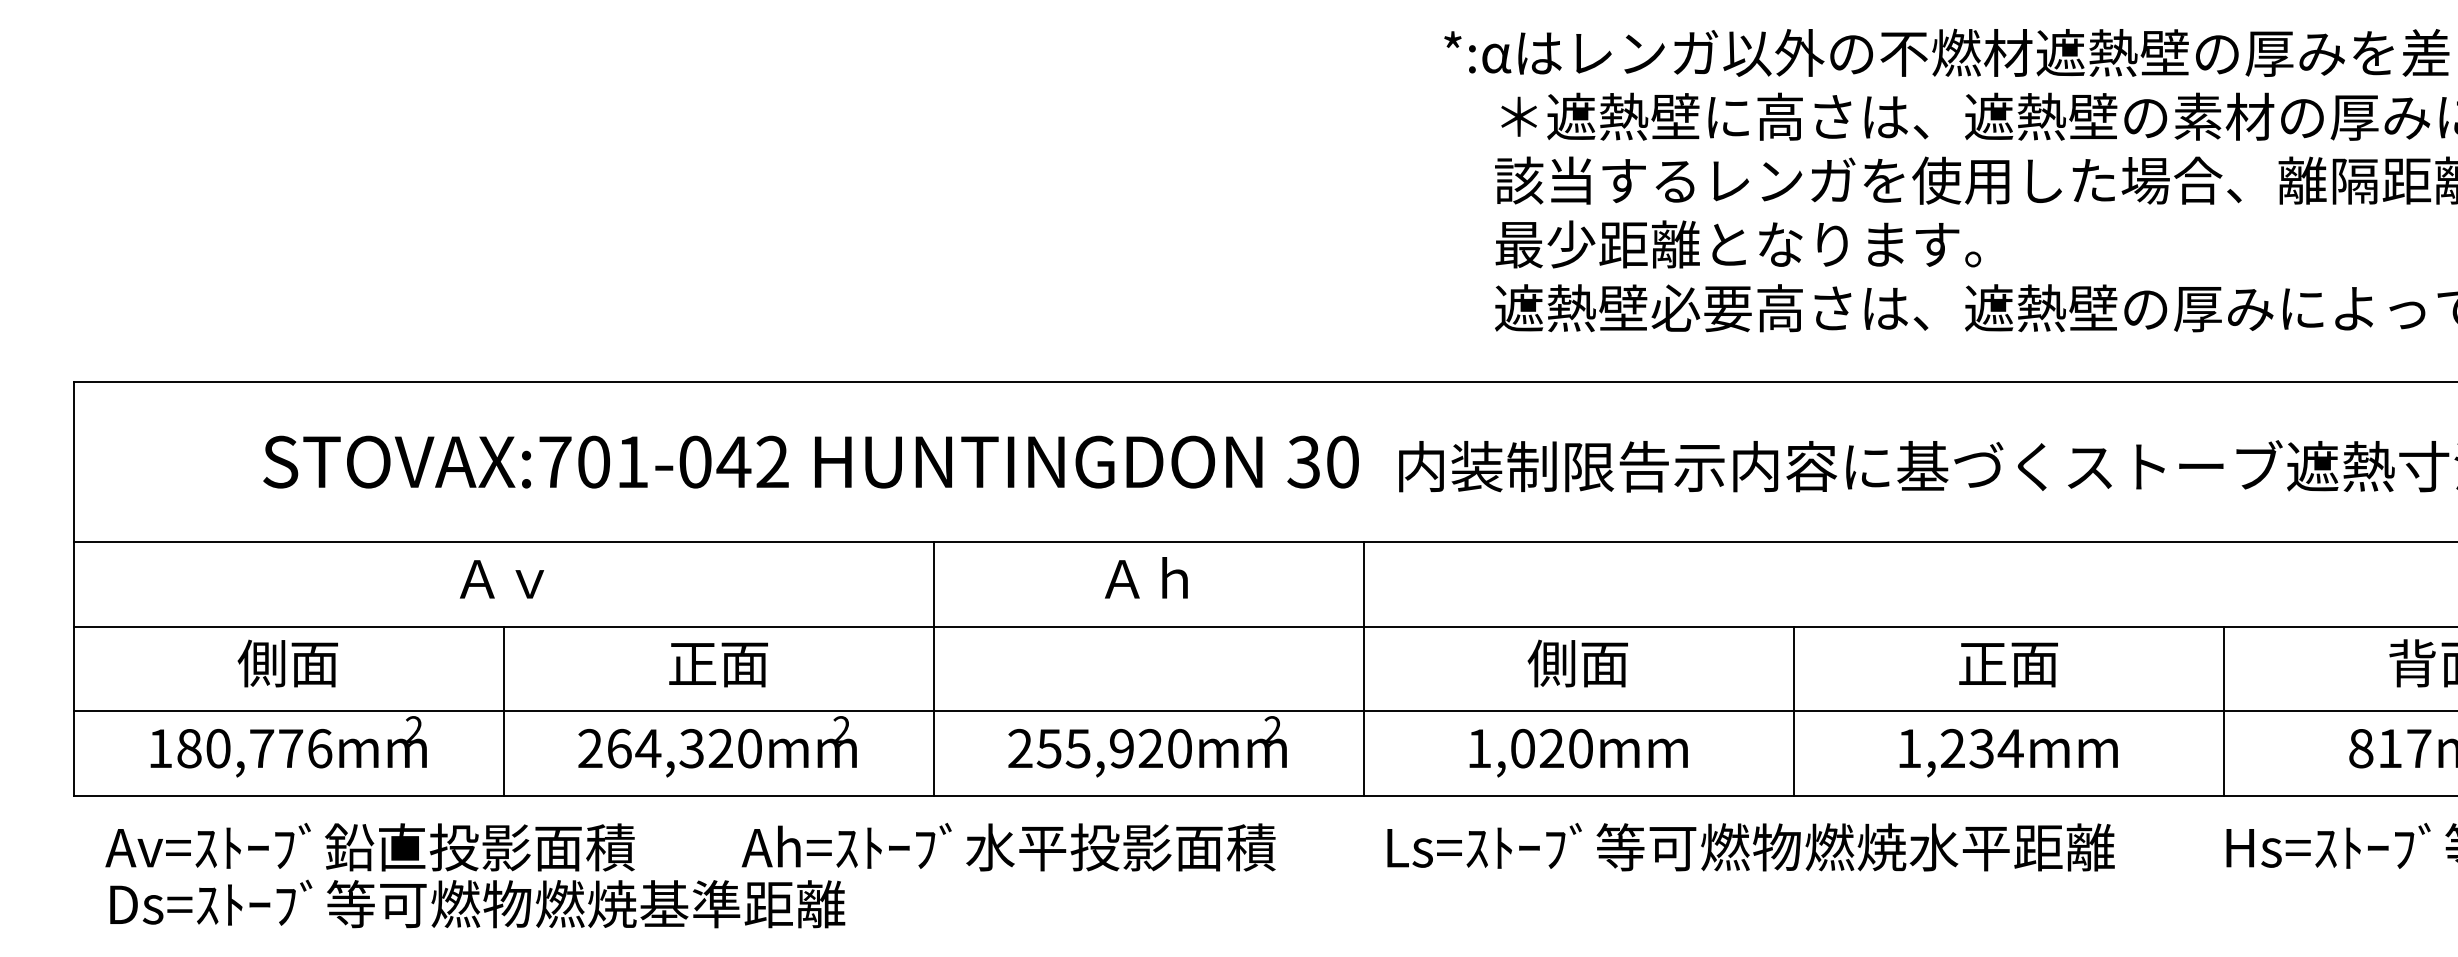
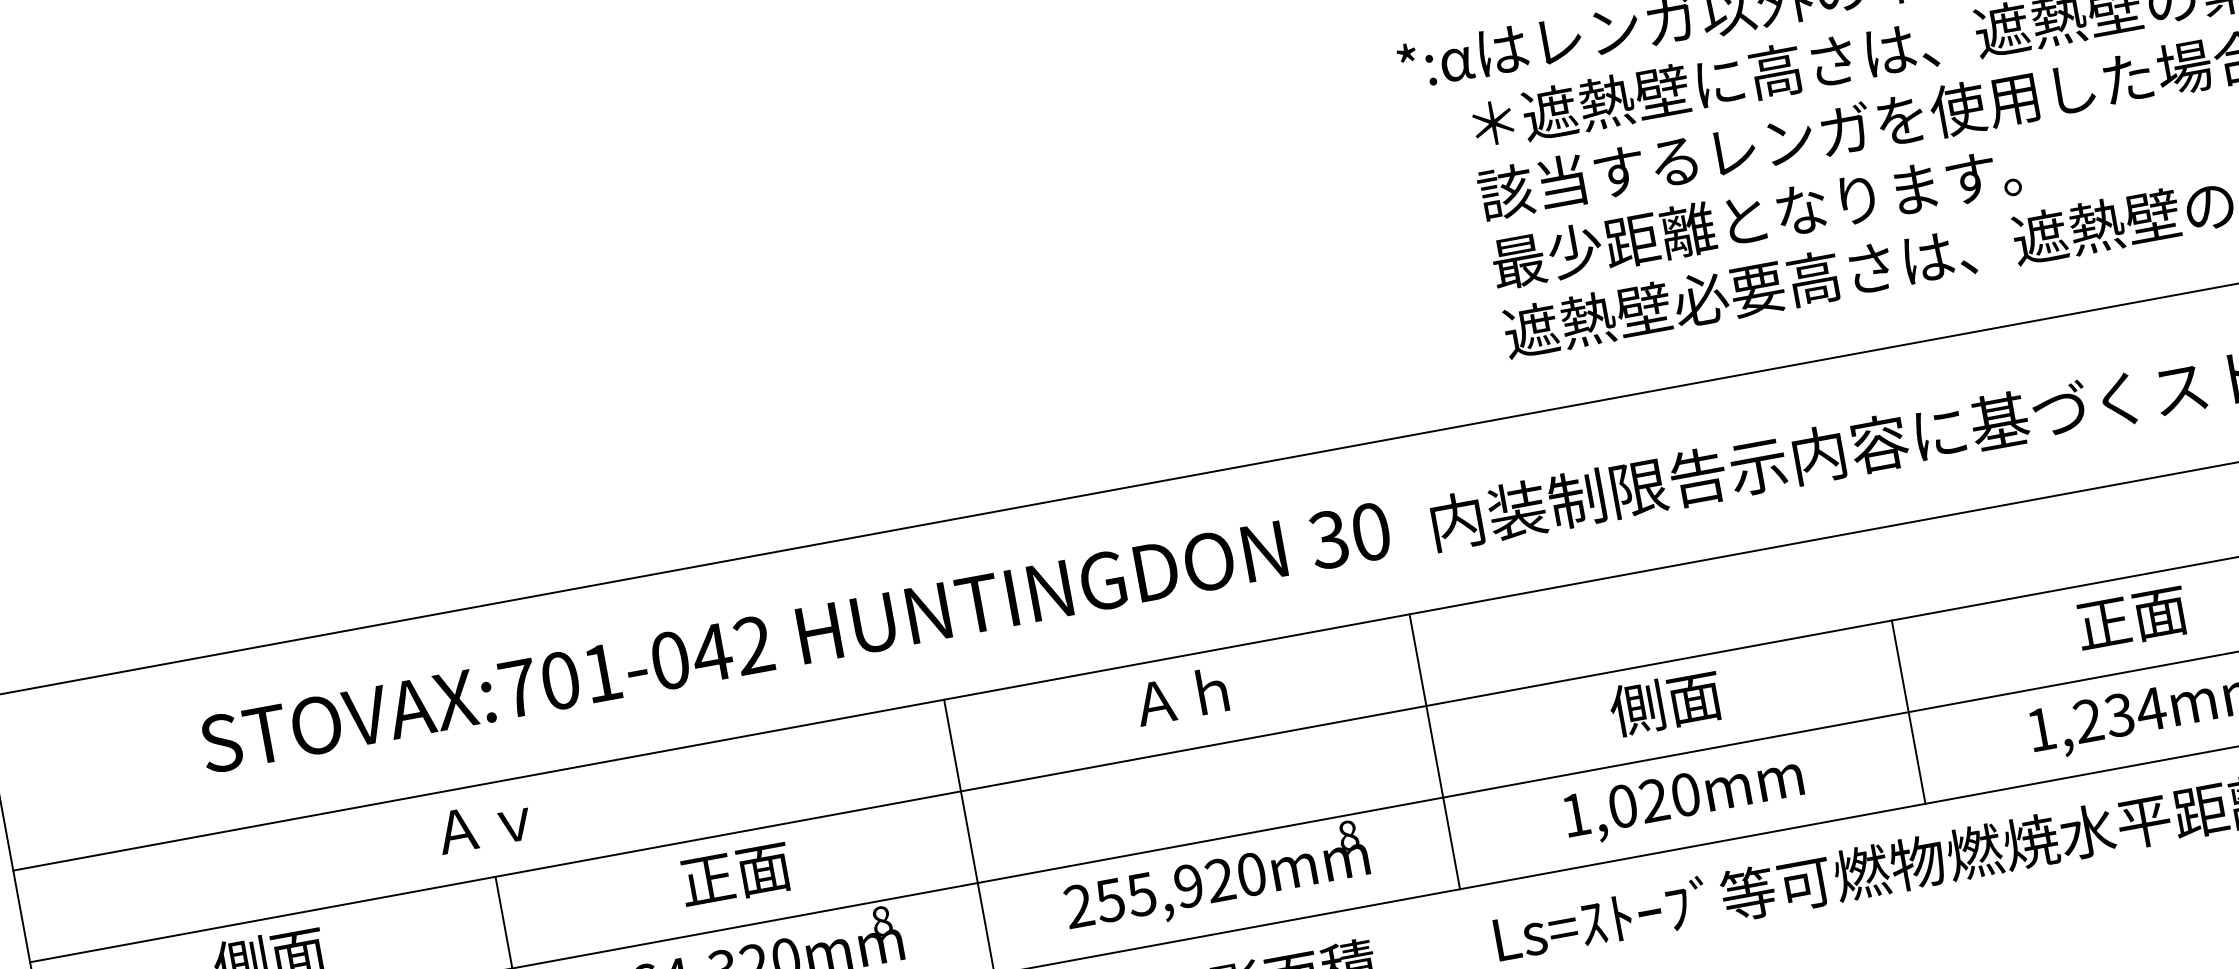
text: (841, 729) -> (881, 920), 2 -> 8
text: (1272, 729) -> (1348, 835), 2 -> 8

